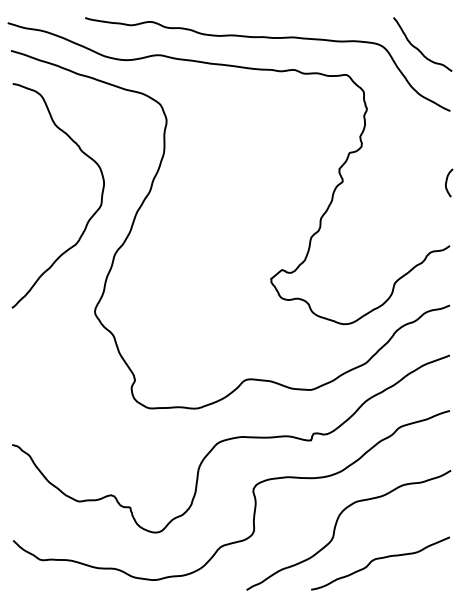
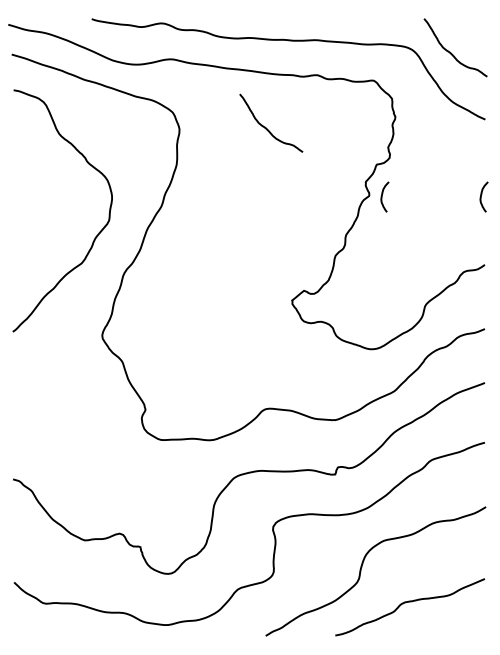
curve: (247, 118) -> (266, 127), added
curve: (355, 182) -> (383, 196), added

